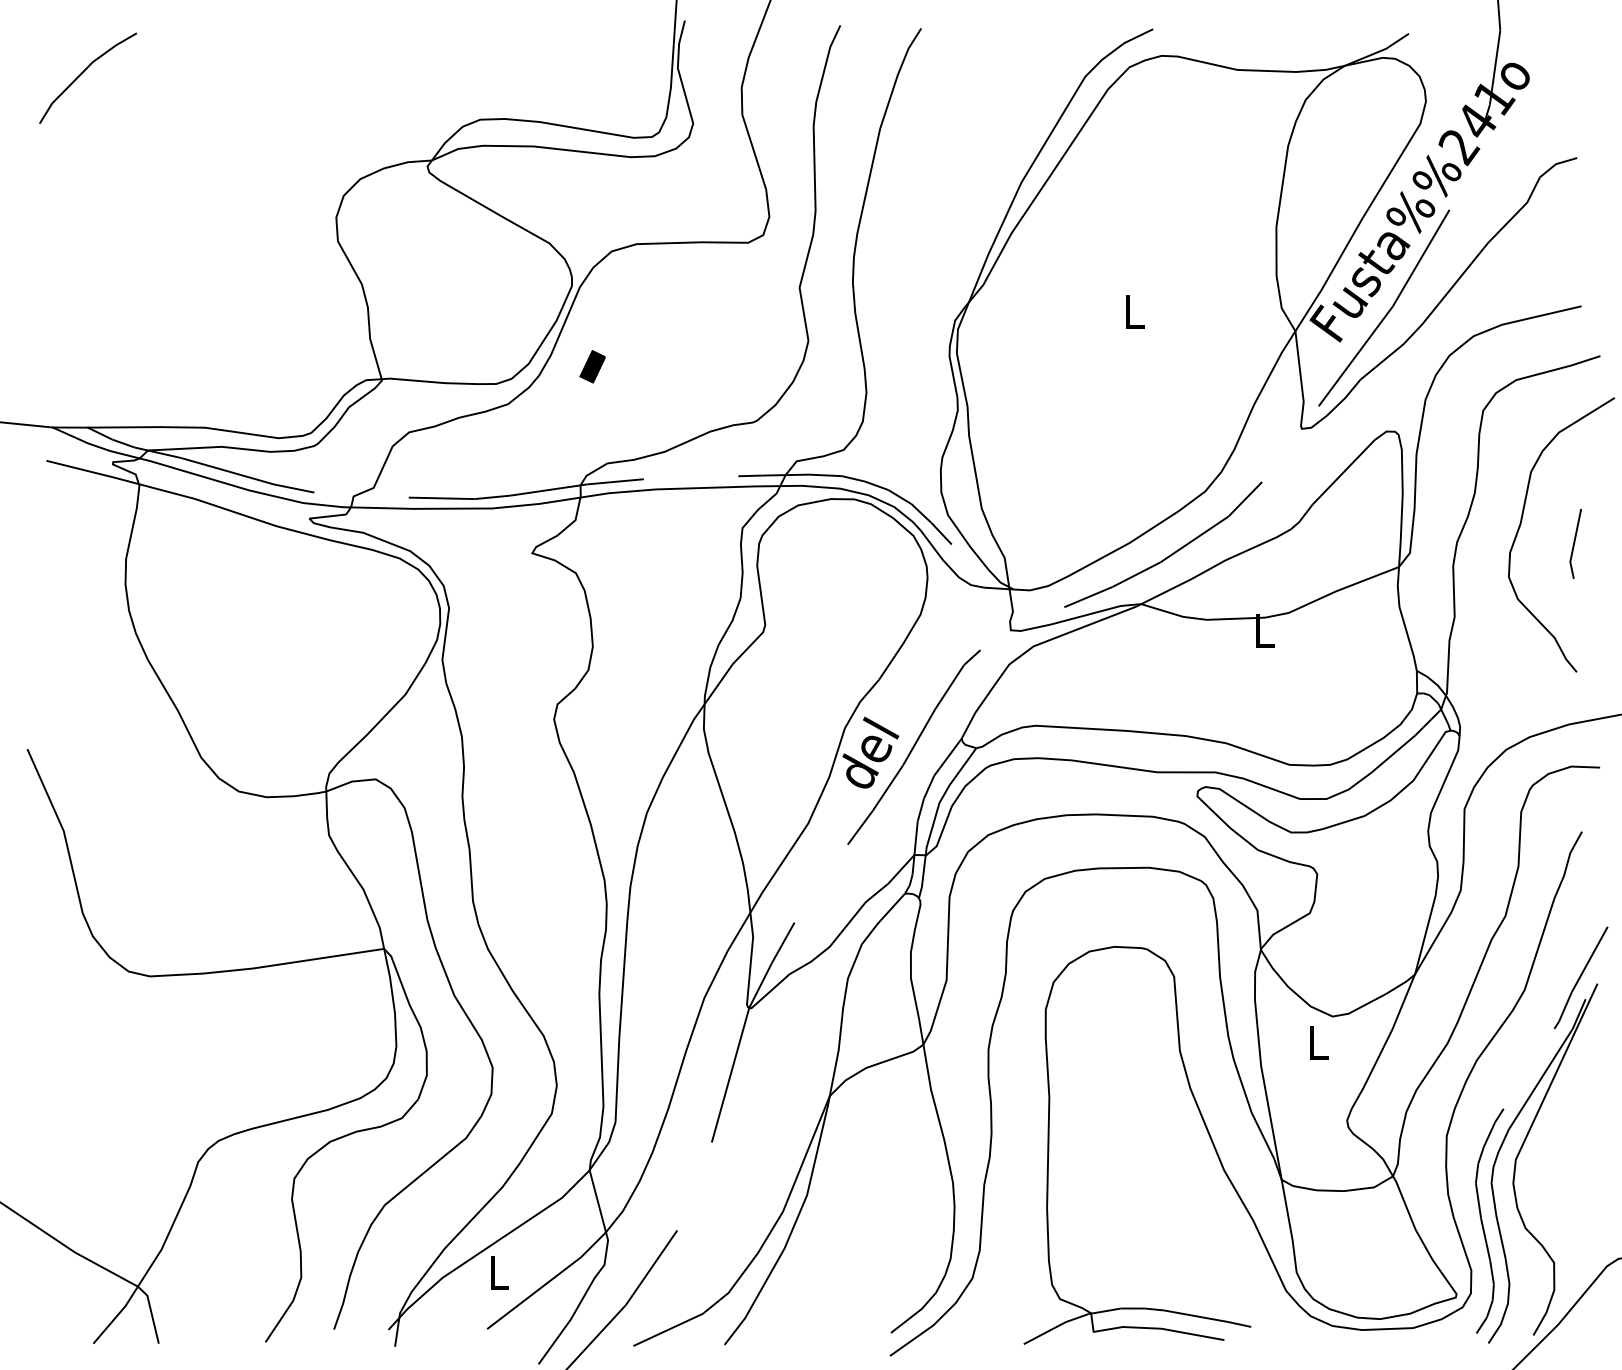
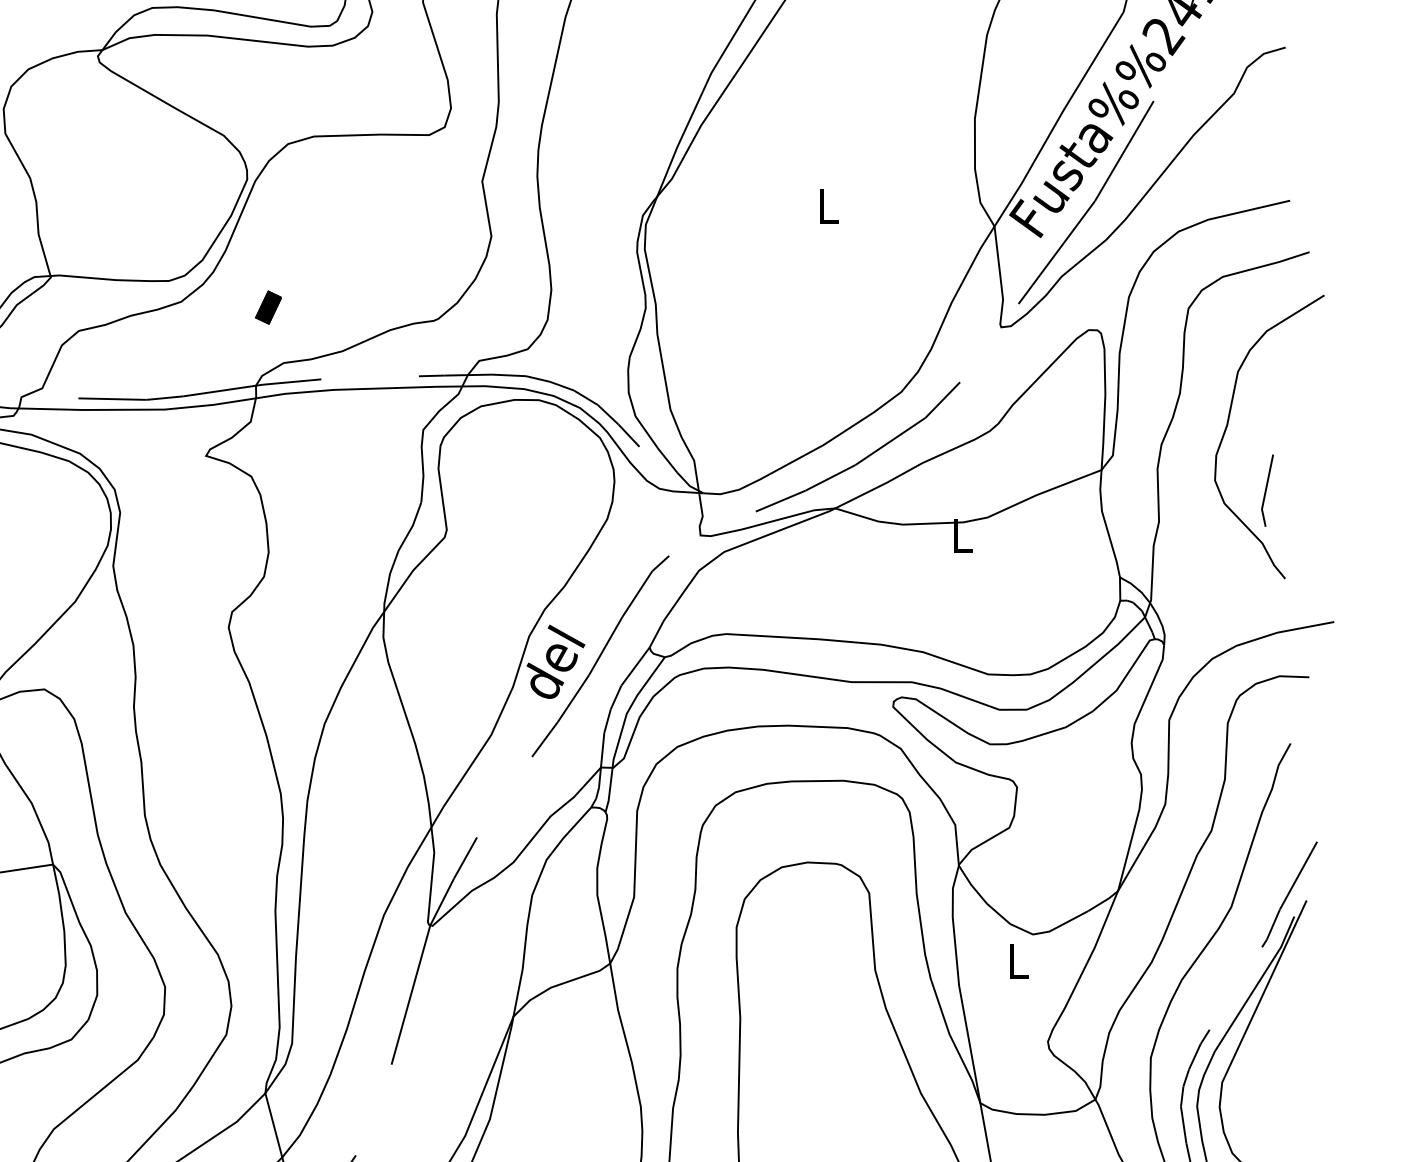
part: (592, 366) -> (268, 307), moved
line: (1575, 542) -> (1267, 489), moved

